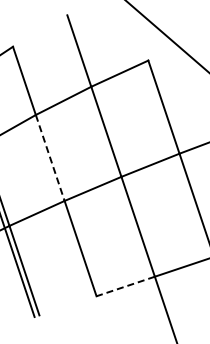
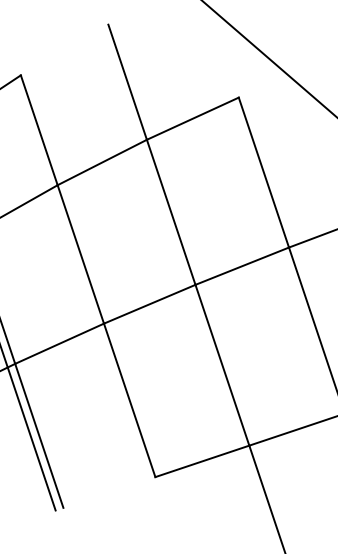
line: (50, 158) -> (81, 255), dashed -> solid
line: (125, 286) -> (202, 461), dashed -> solid

